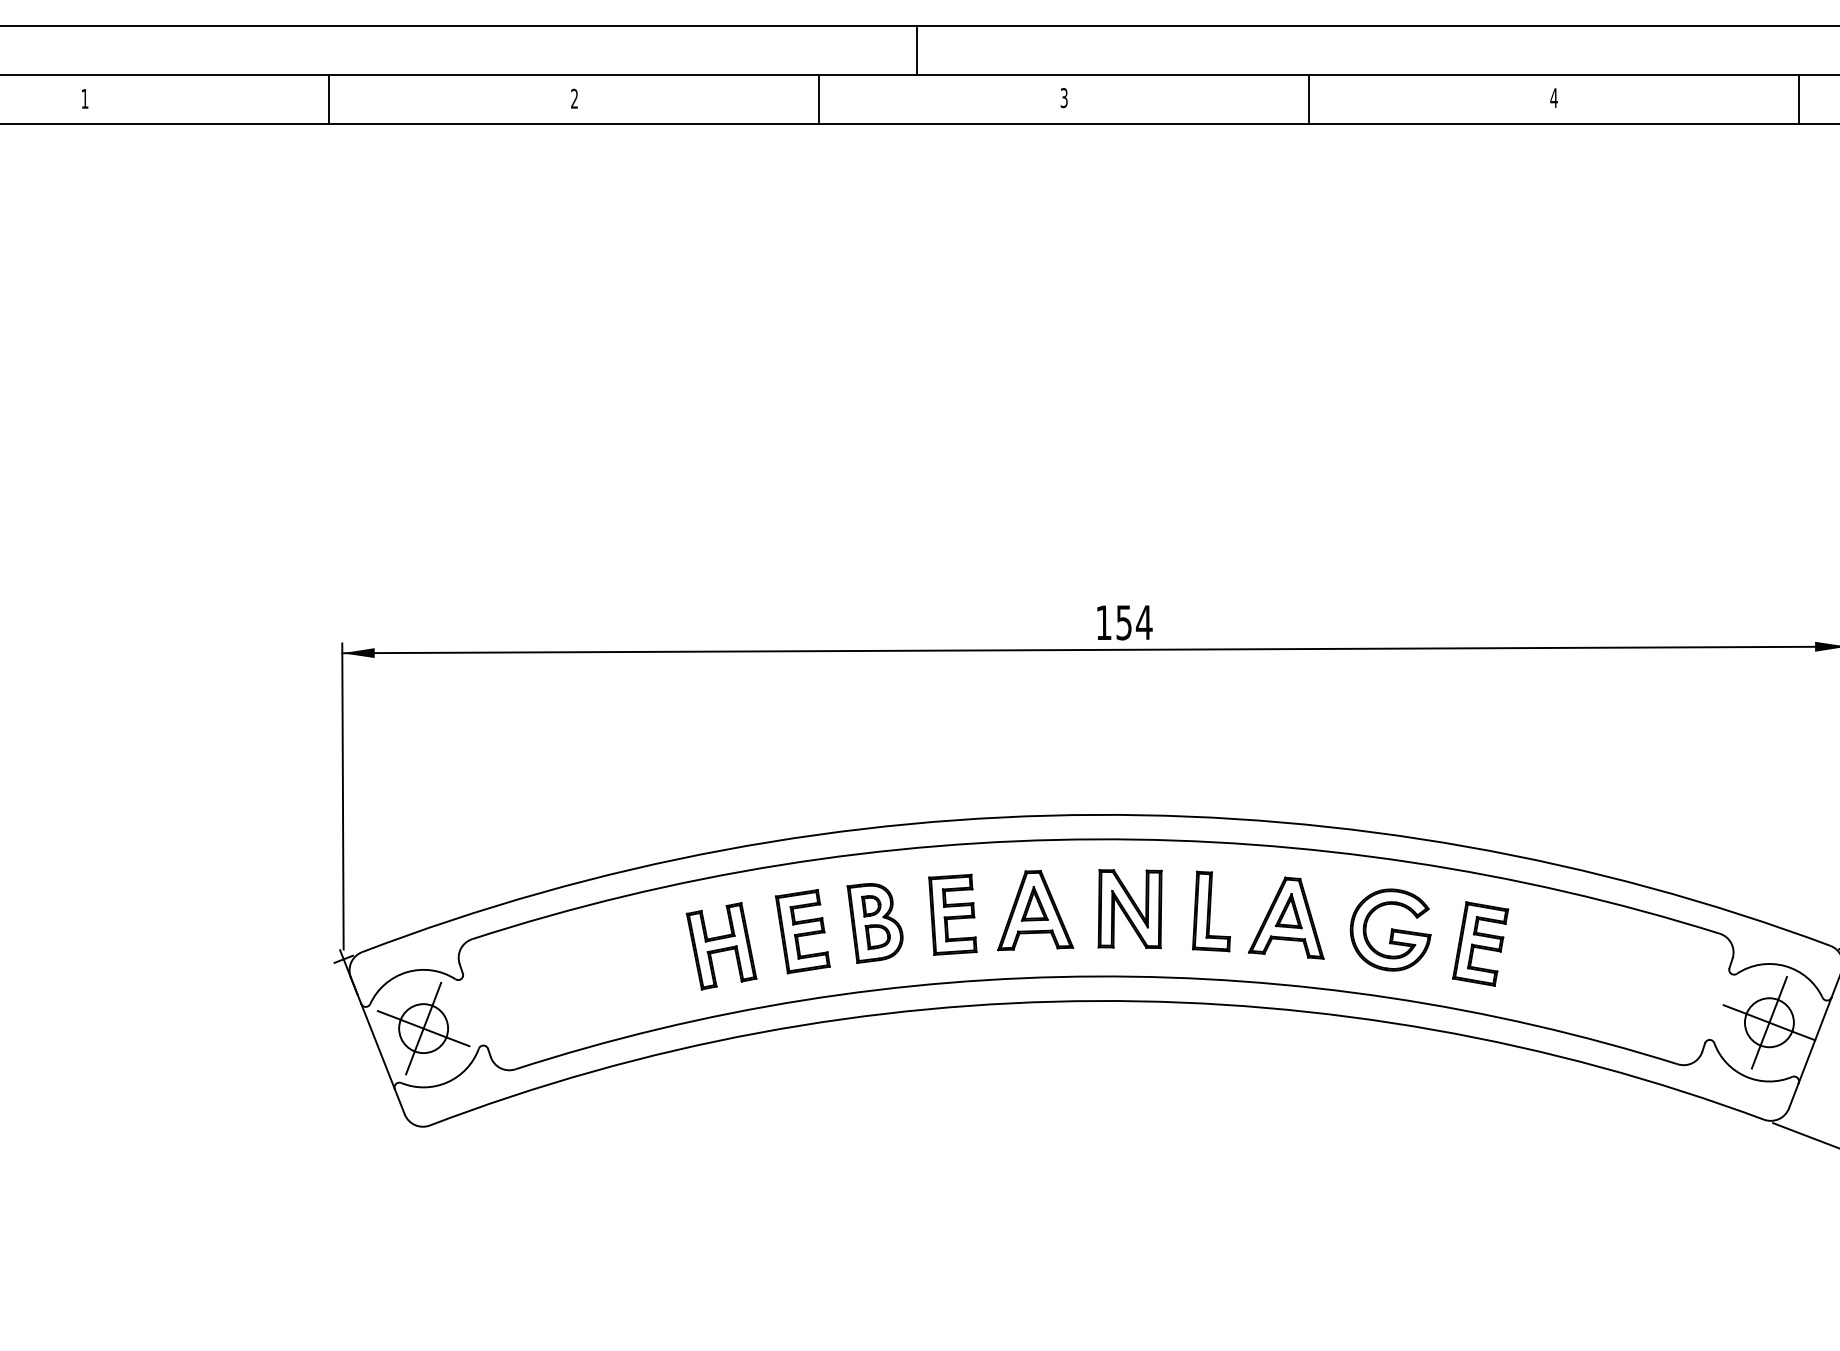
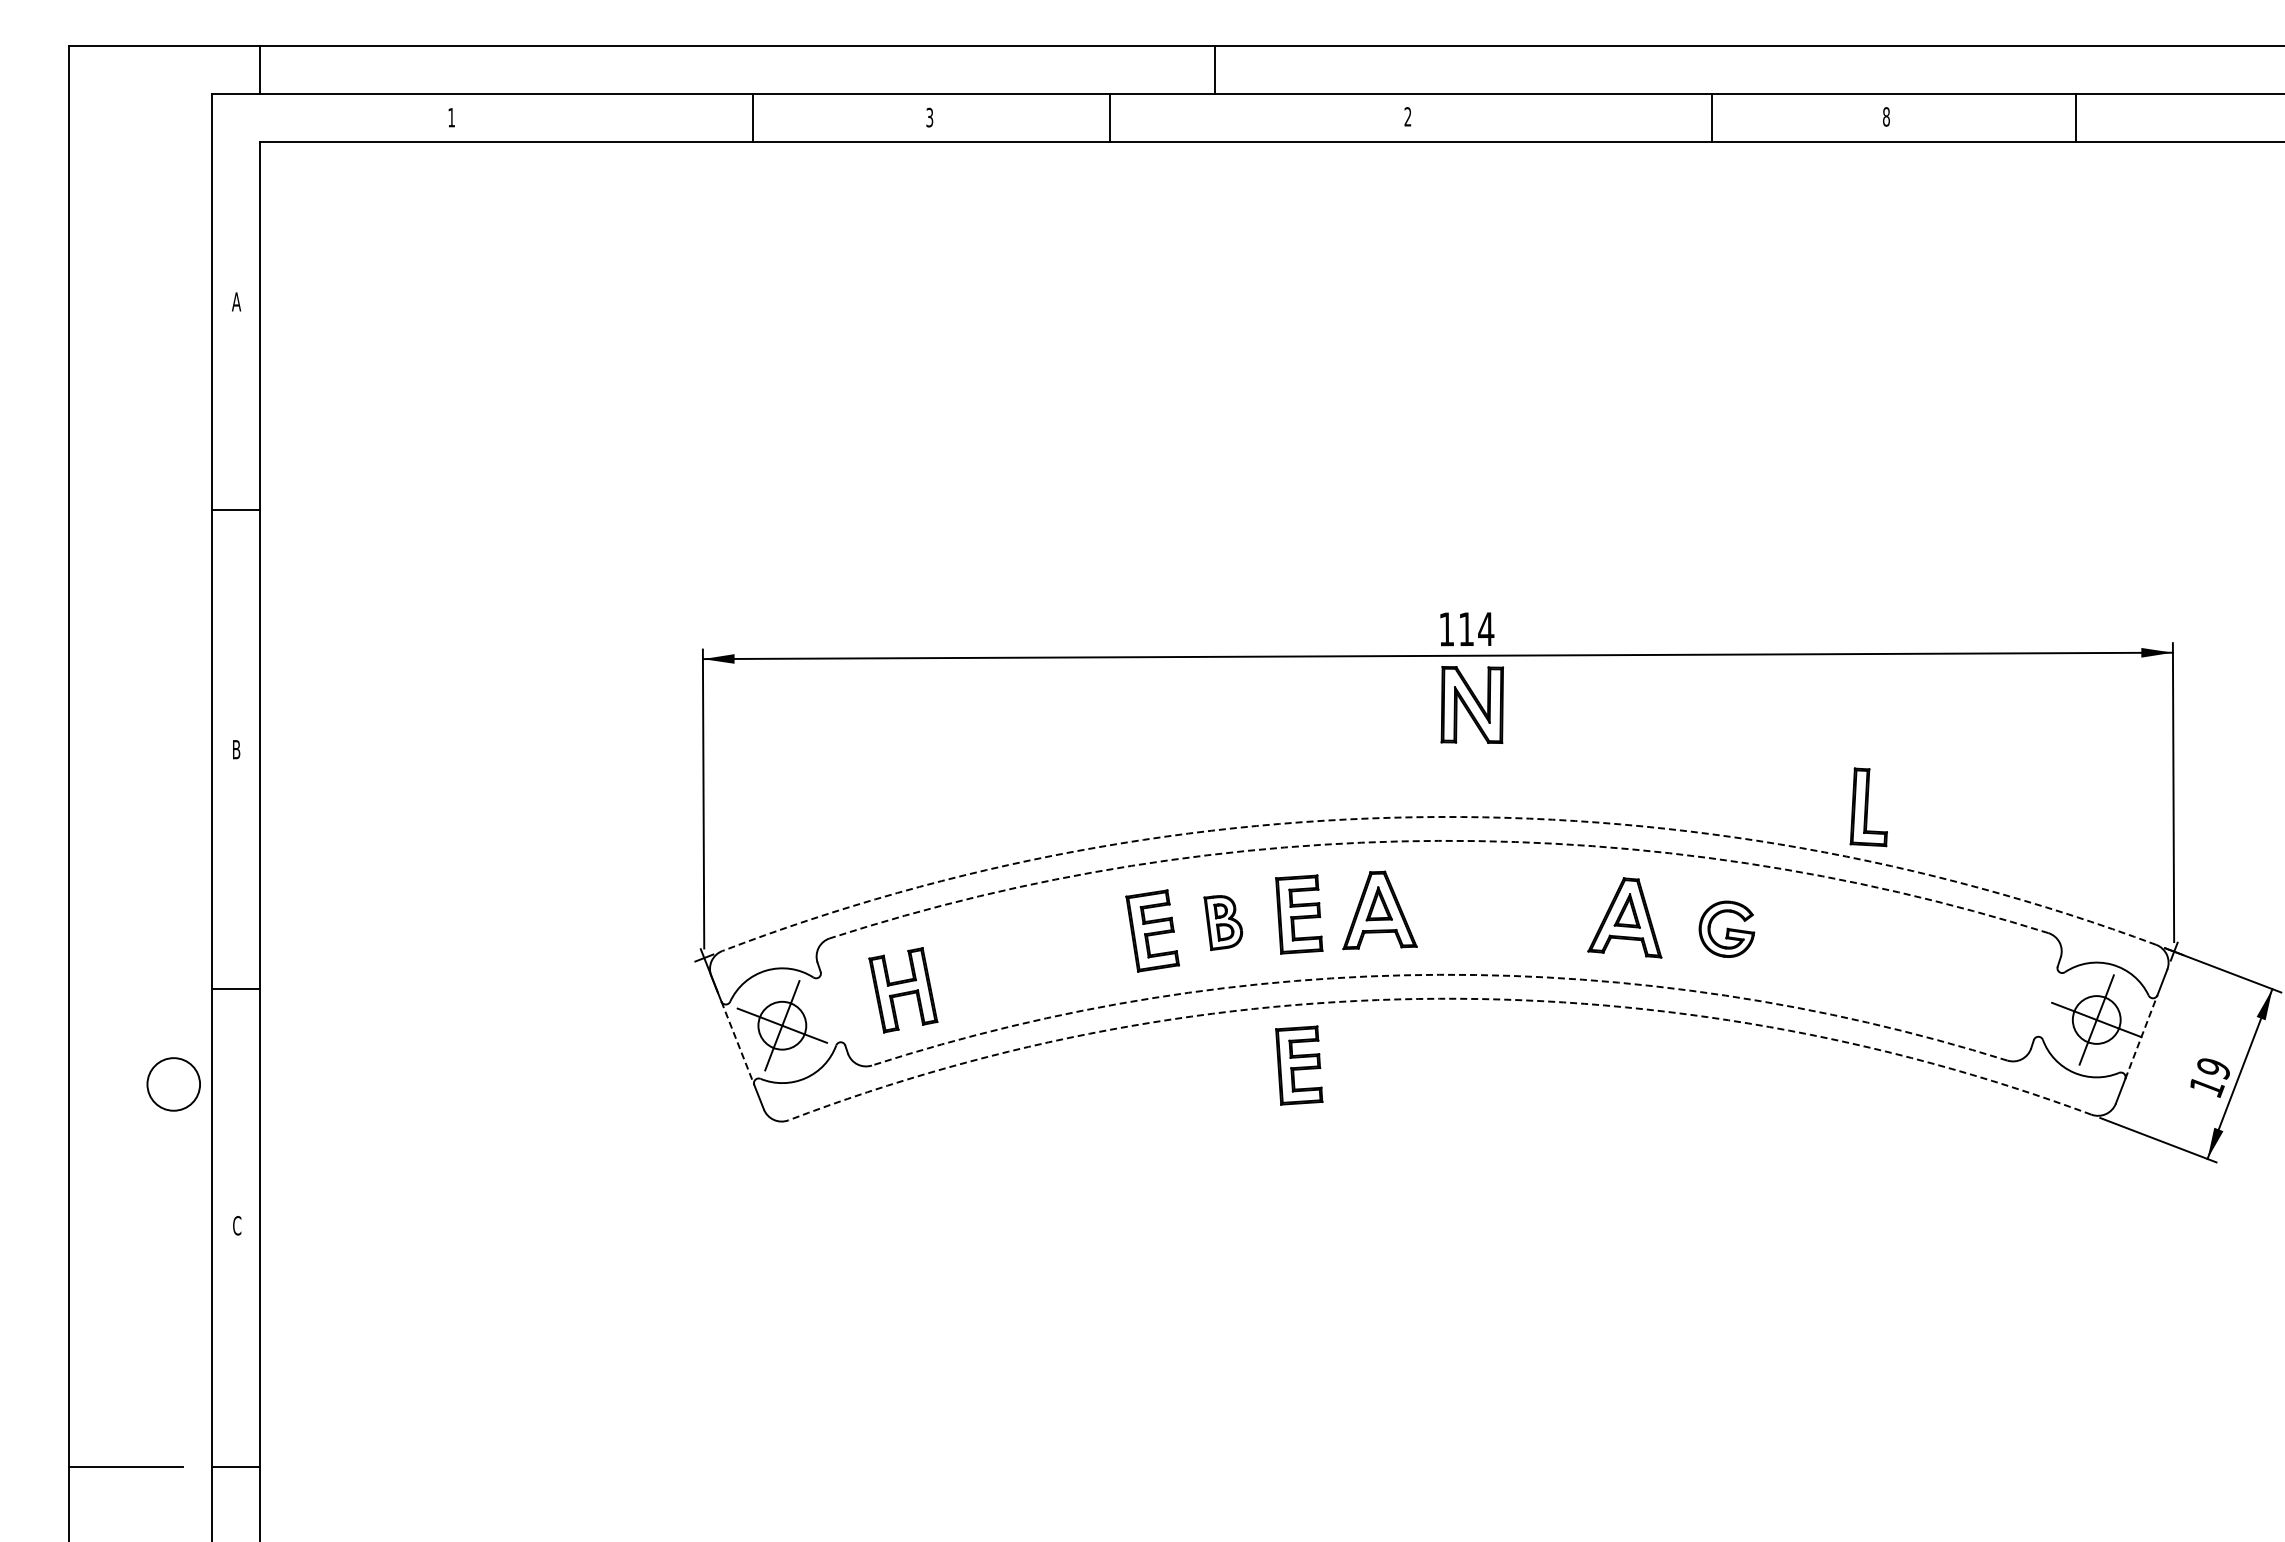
line: (917, 50) -> (1215, 70), moved
text: (1063, 97) -> (1407, 116), 3 -> 2
text: (1554, 97) -> (1886, 116), 4 -> 8
text: (574, 98) -> (929, 117), 2 -> 3
line: (329, 99) -> (753, 118), moved
line: (819, 99) -> (1109, 118), moved
line: (1309, 99) -> (1712, 118), moved
line: (1798, 99) -> (2076, 118), moved
text: (1124, 622) -> (1466, 629), 154 -> 114
arc: (1095, 815) -> (1438, 817), solid -> dashed
arc: (1095, 838) -> (1438, 840), solid -> dashed
part: (1130, 908) -> (1472, 704), moved
part: (1211, 911) -> (1868, 807), moved
part: (875, 922) -> (1223, 922), size x0.7
part: (1390, 929) -> (1726, 928), size x0.7
part: (1480, 943) -> (1814, 942), removed
part: (721, 946) -> (903, 990), moved
arc: (1096, 976) -> (1439, 974), solid -> dashed
arc: (1096, 1000) -> (1439, 998), solid -> dashed
line: (1815, 1040) -> (2141, 1037), solid -> dashed
line: (377, 1046) -> (737, 1043), solid -> dashed
part: (953, 1069) -> (1299, 1065), added

